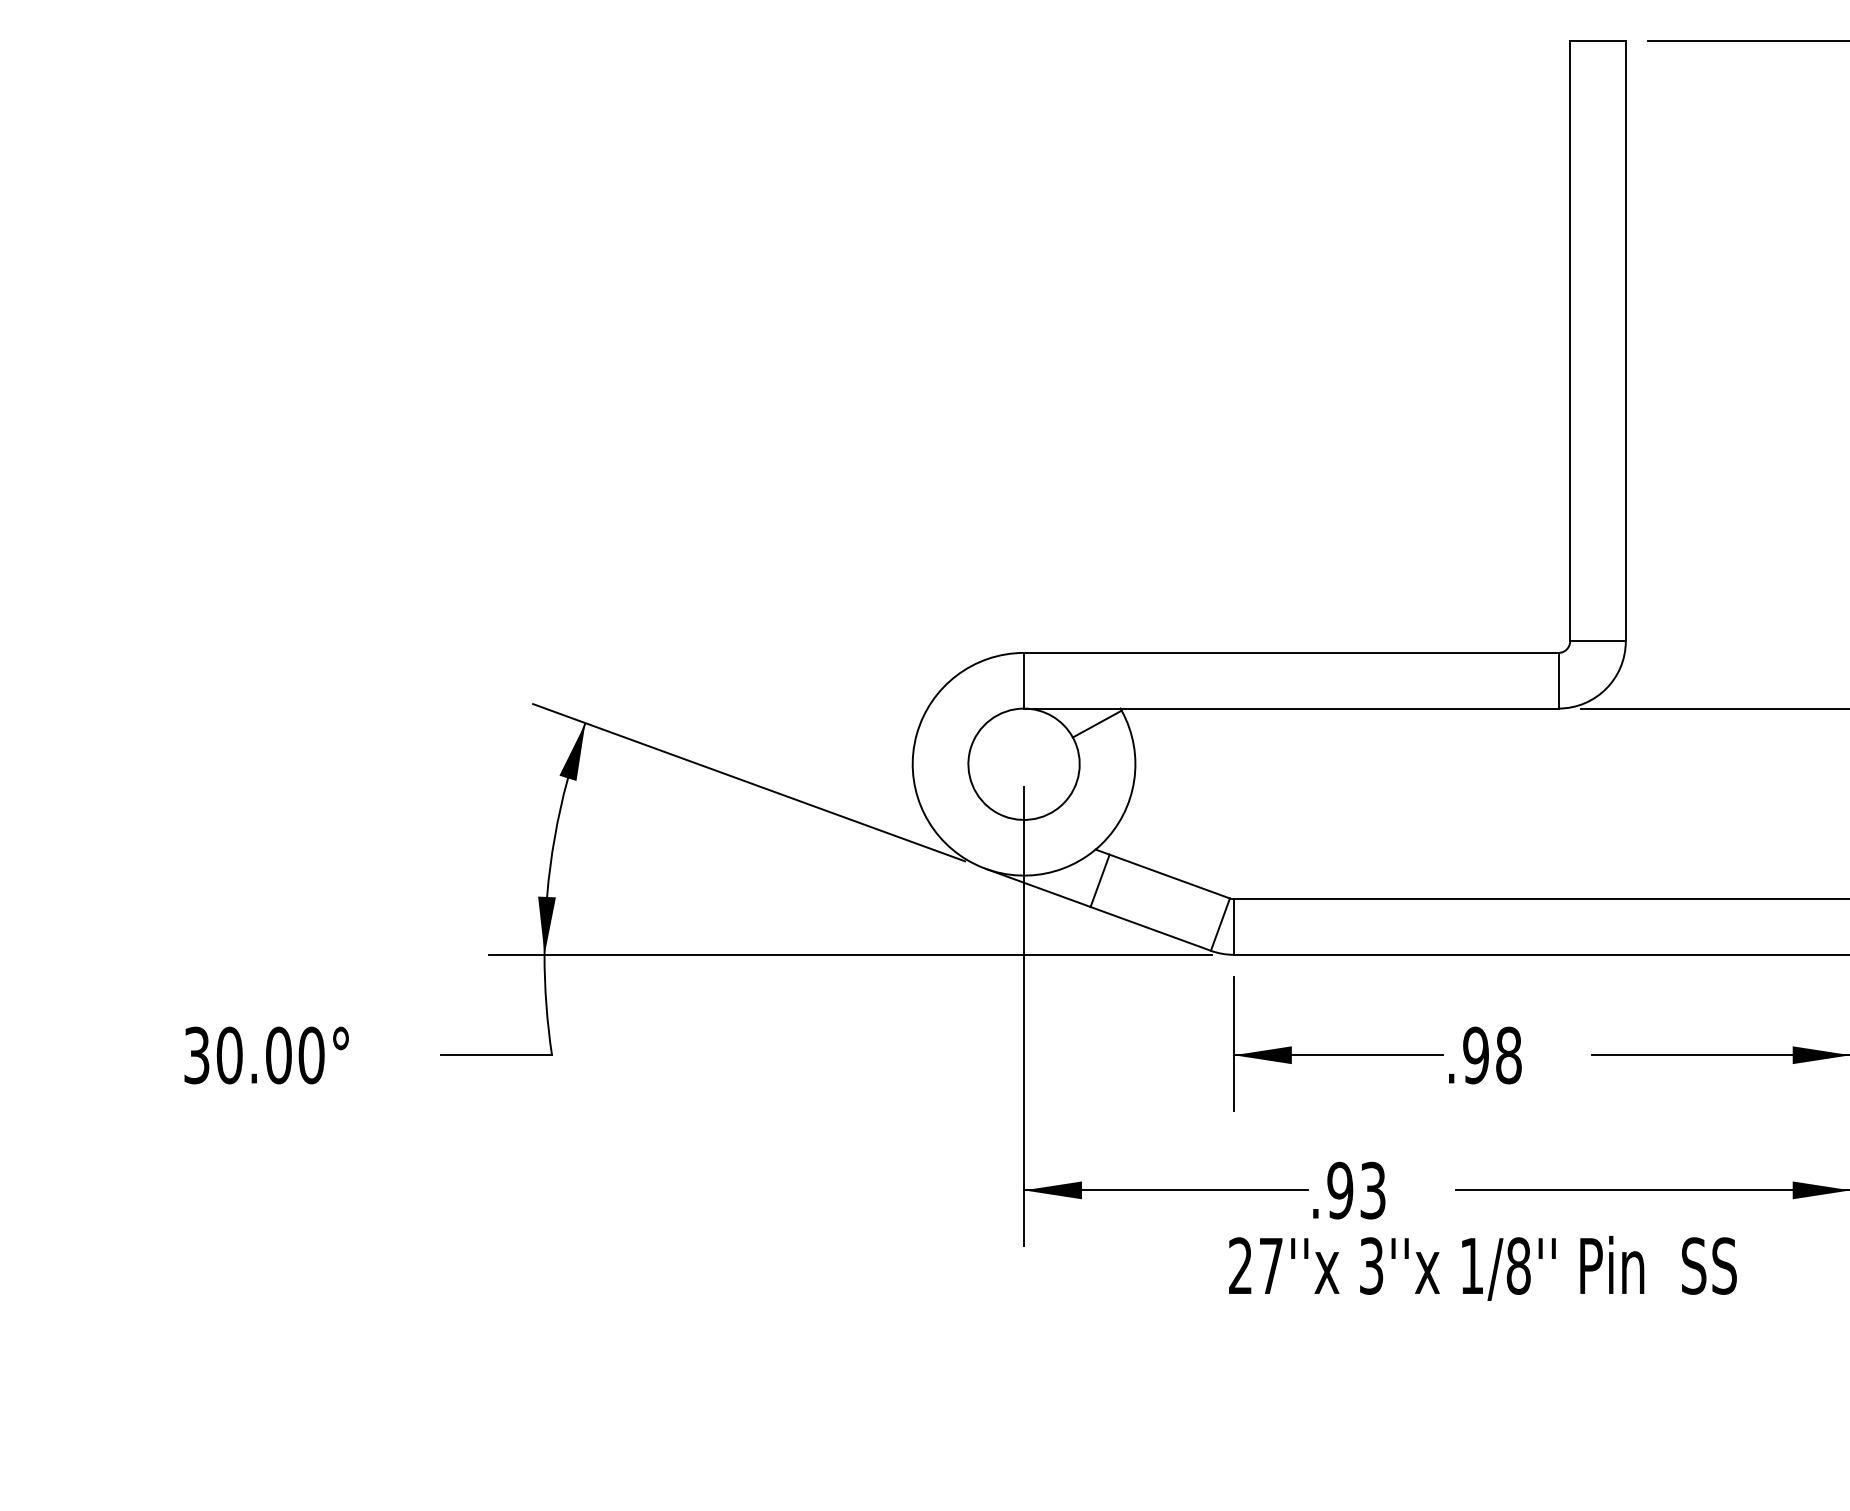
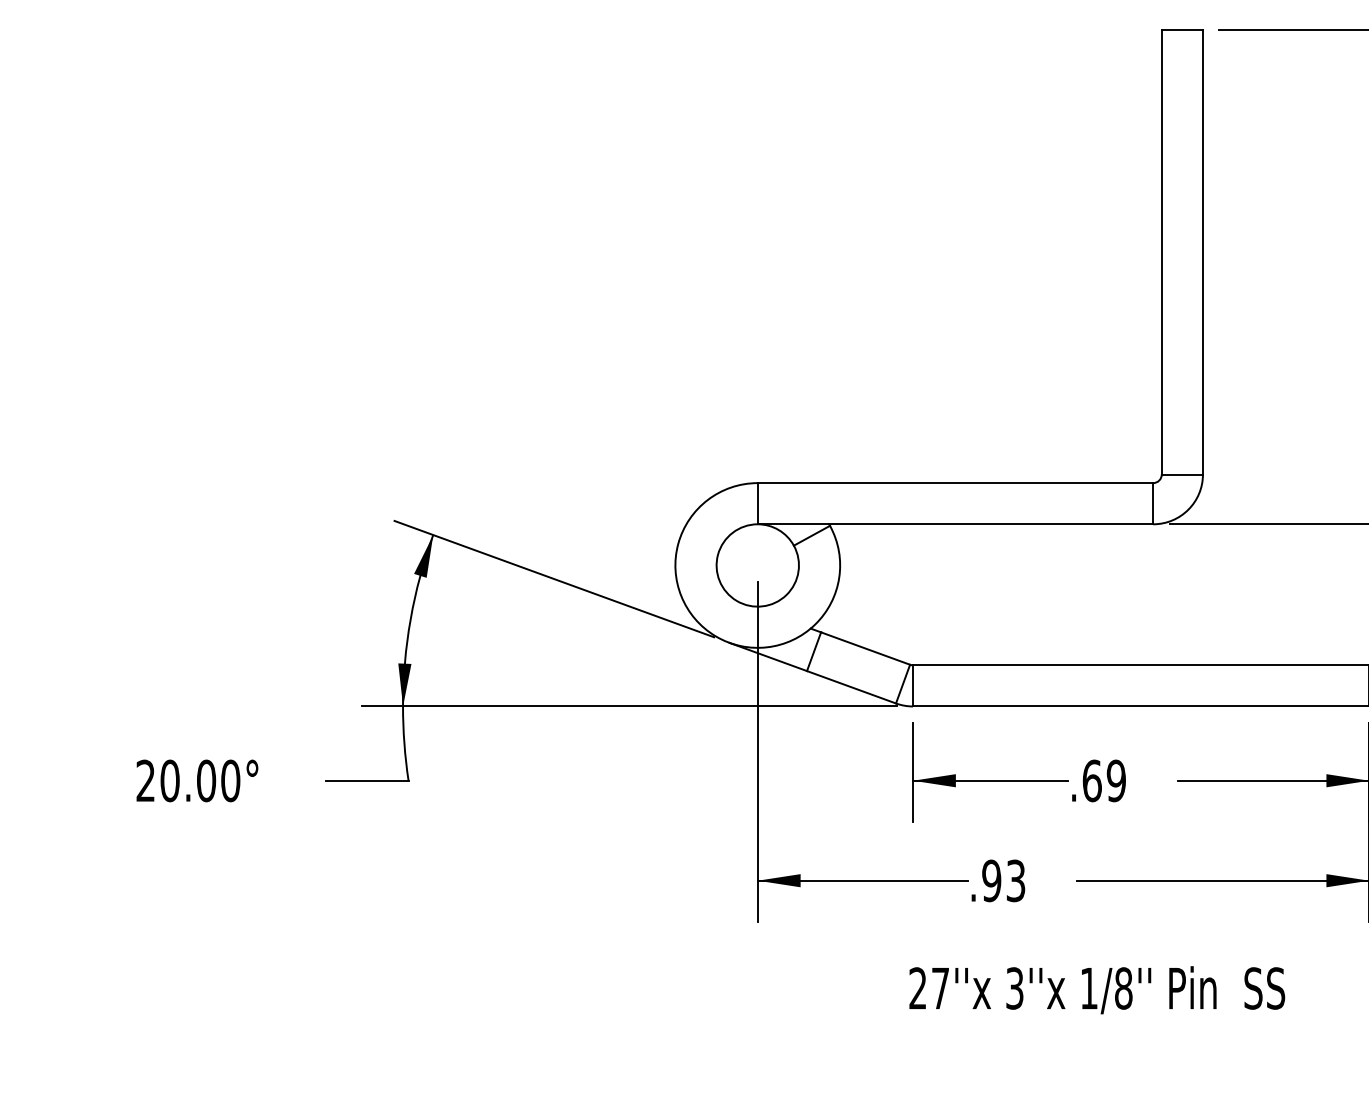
text: (196, 1055) -> (145, 780), 30.00° -> 20.00°
text: (1492, 1055) -> (1104, 780), .98 -> .69
text: (1482, 1268) -> (1096, 990), moved

